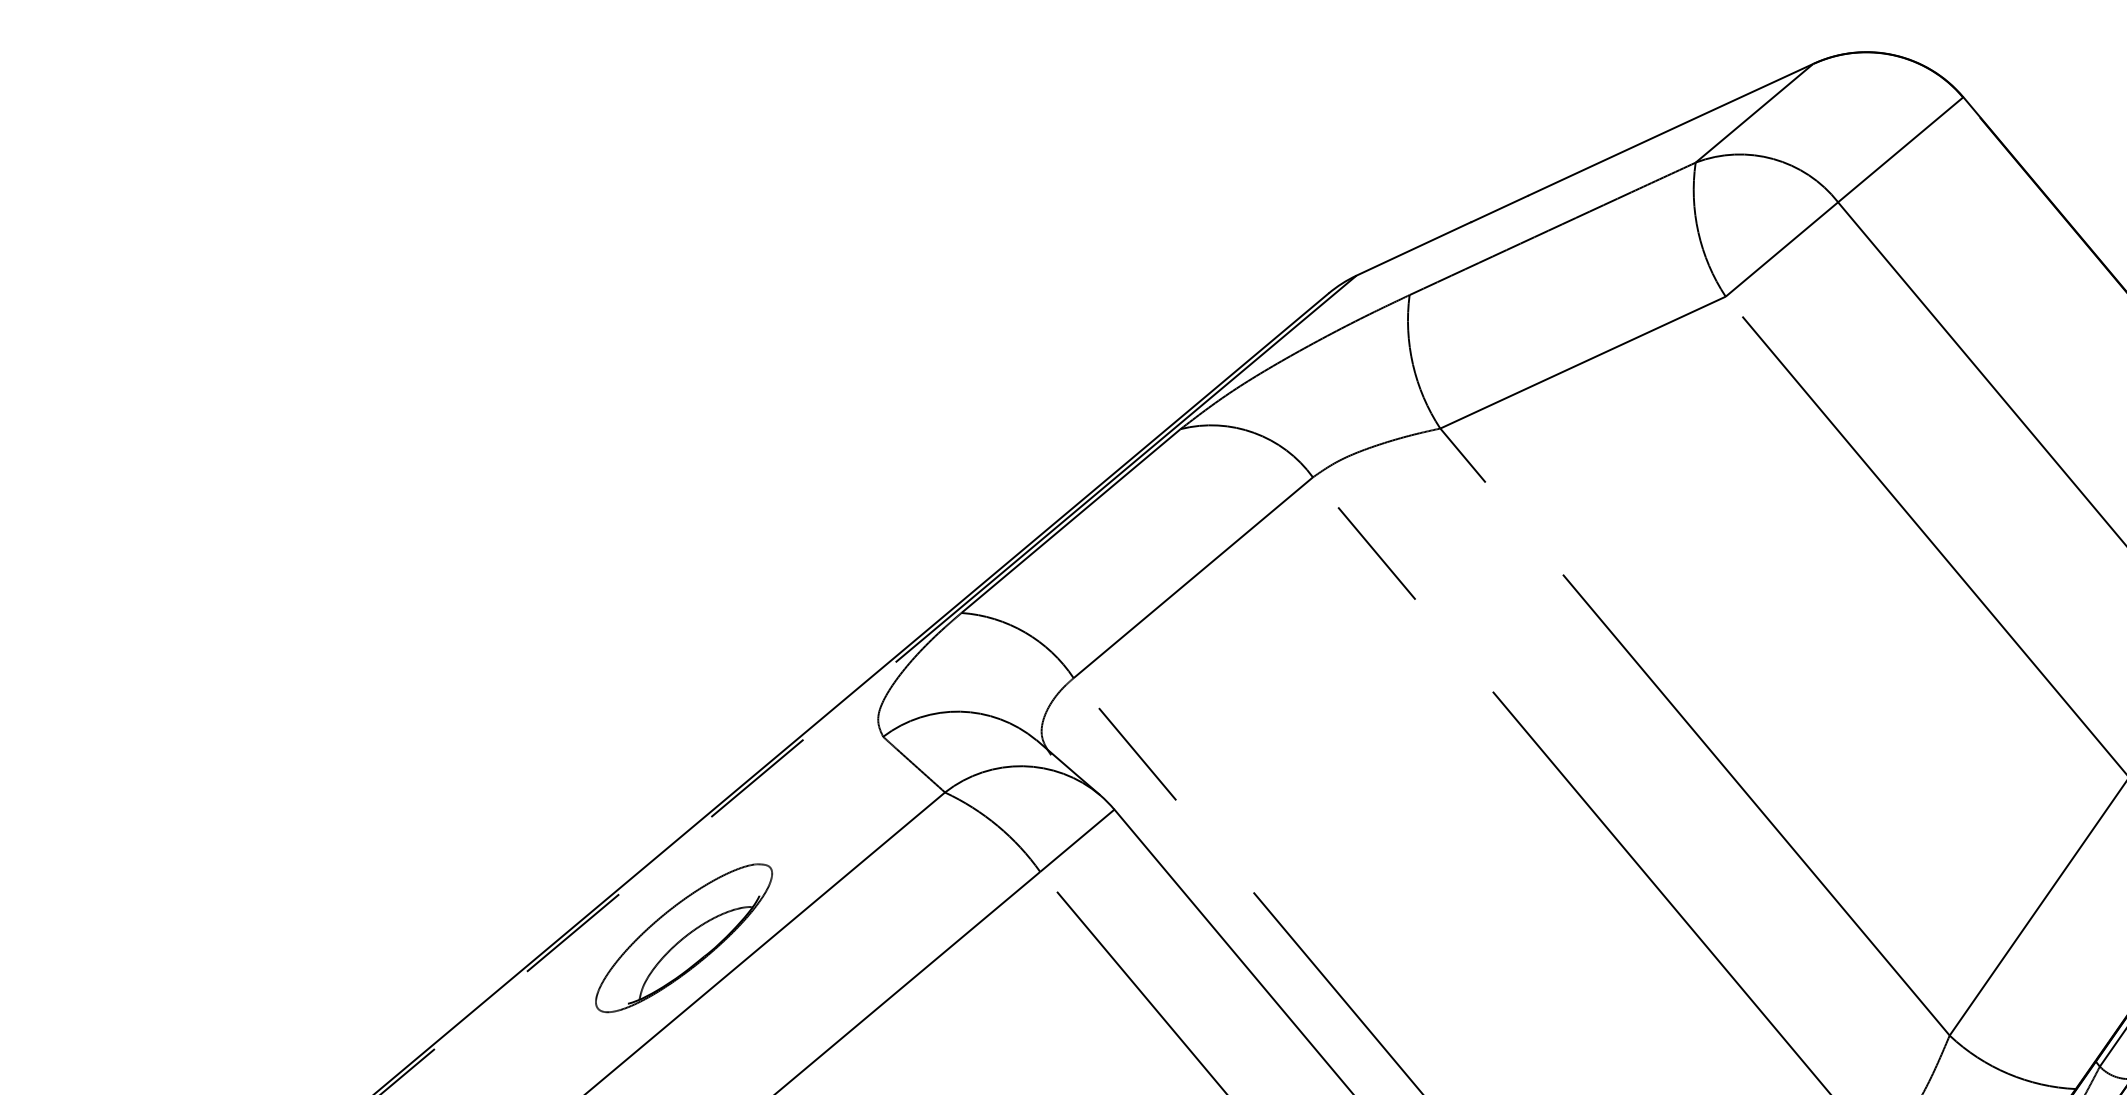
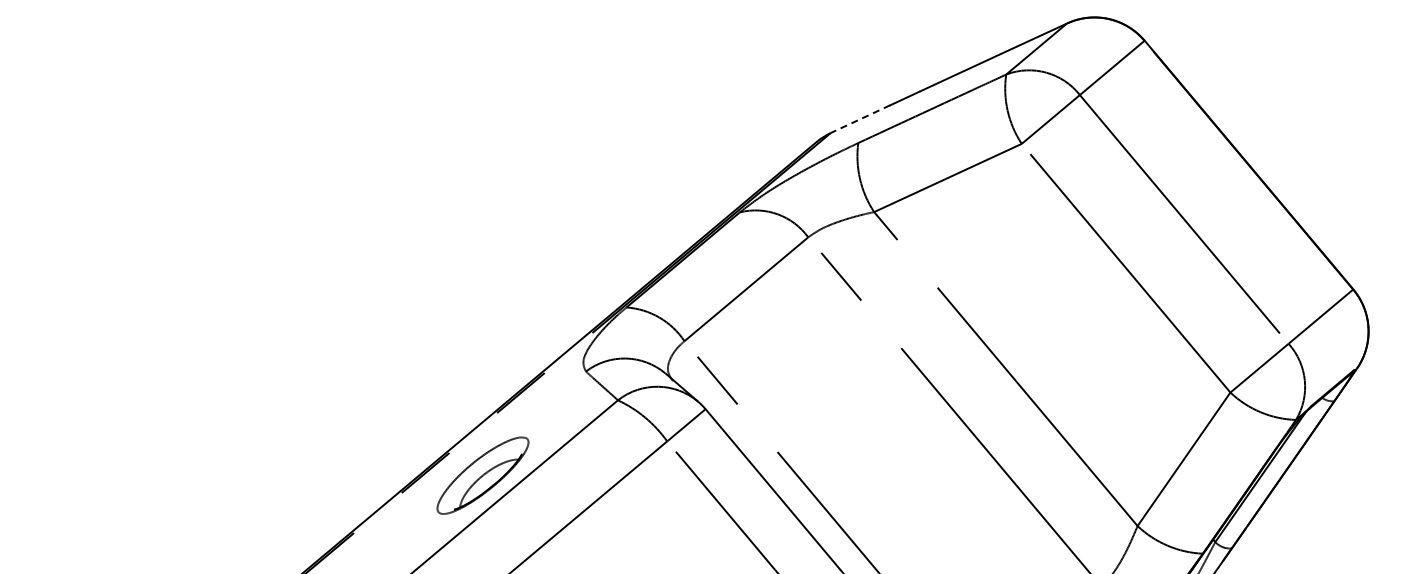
line: (1413, 249) -> (860, 119), solid -> dashed

